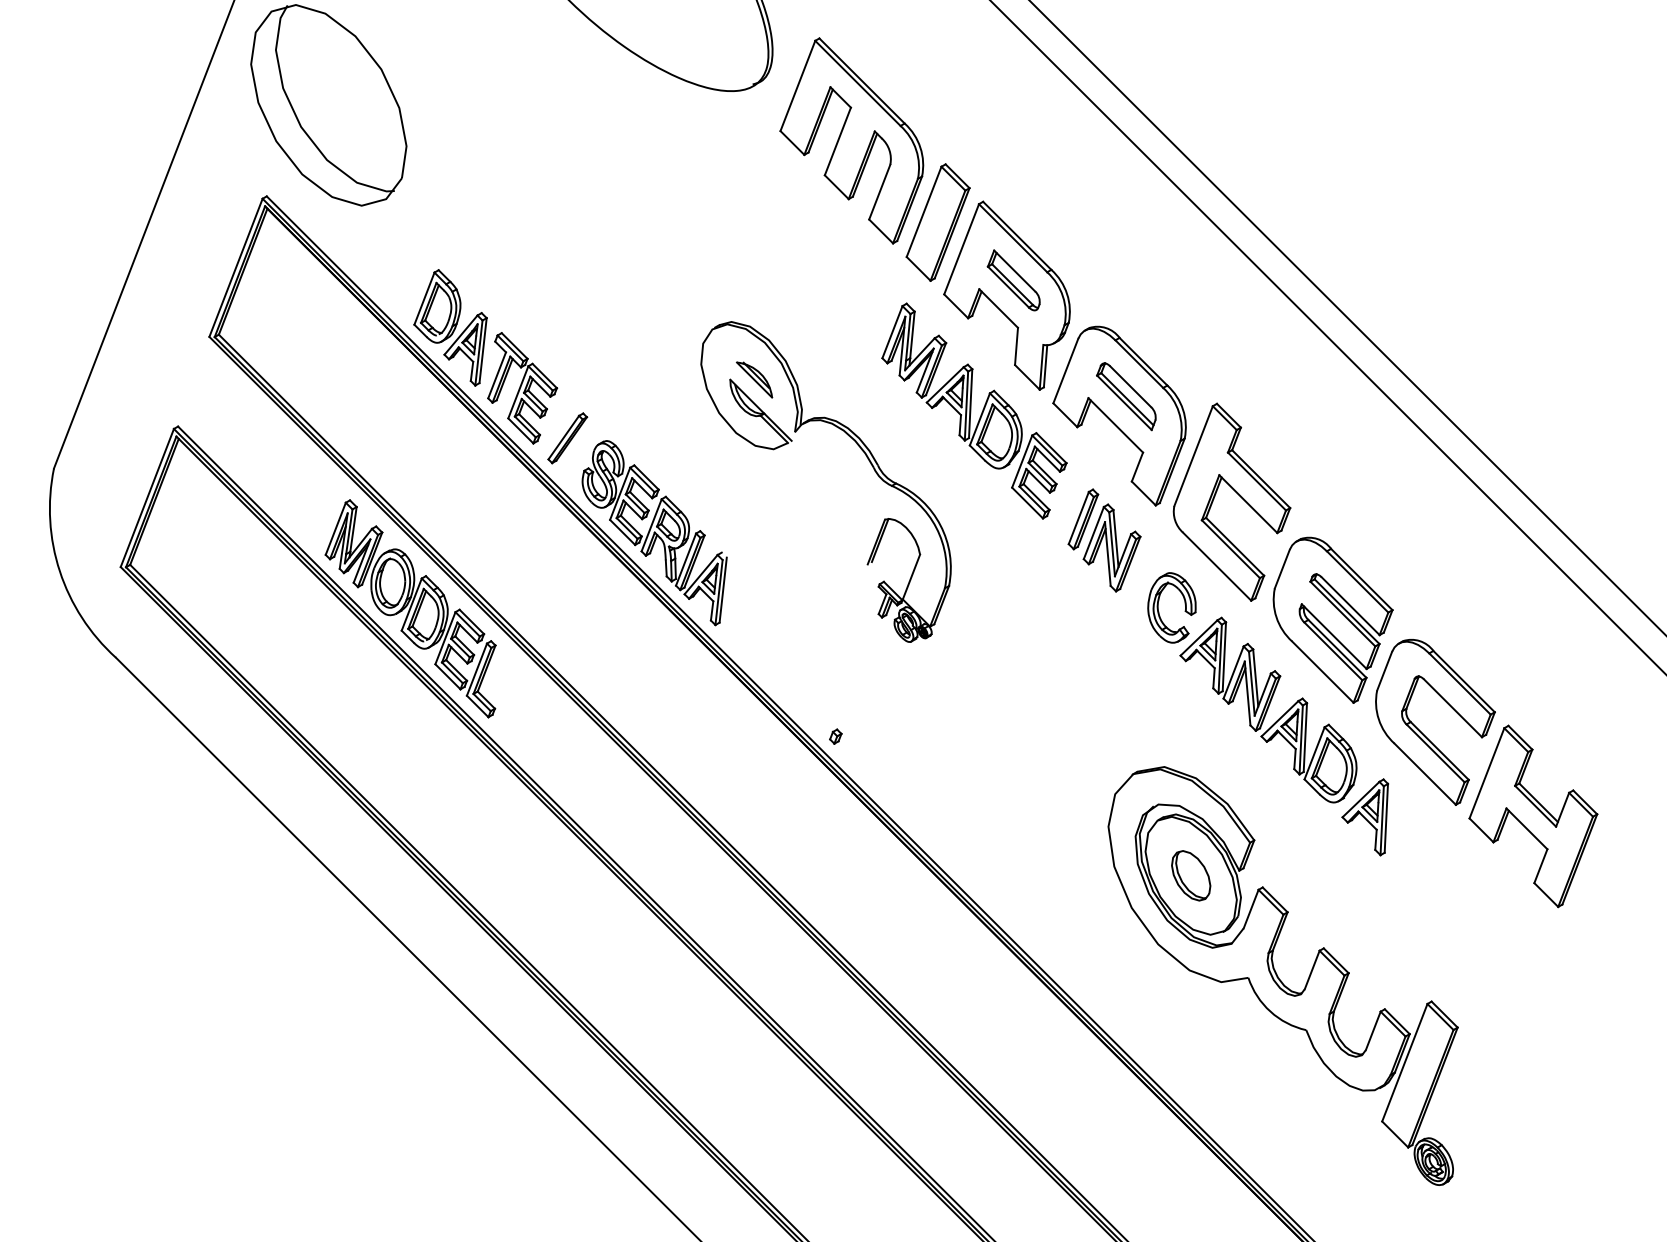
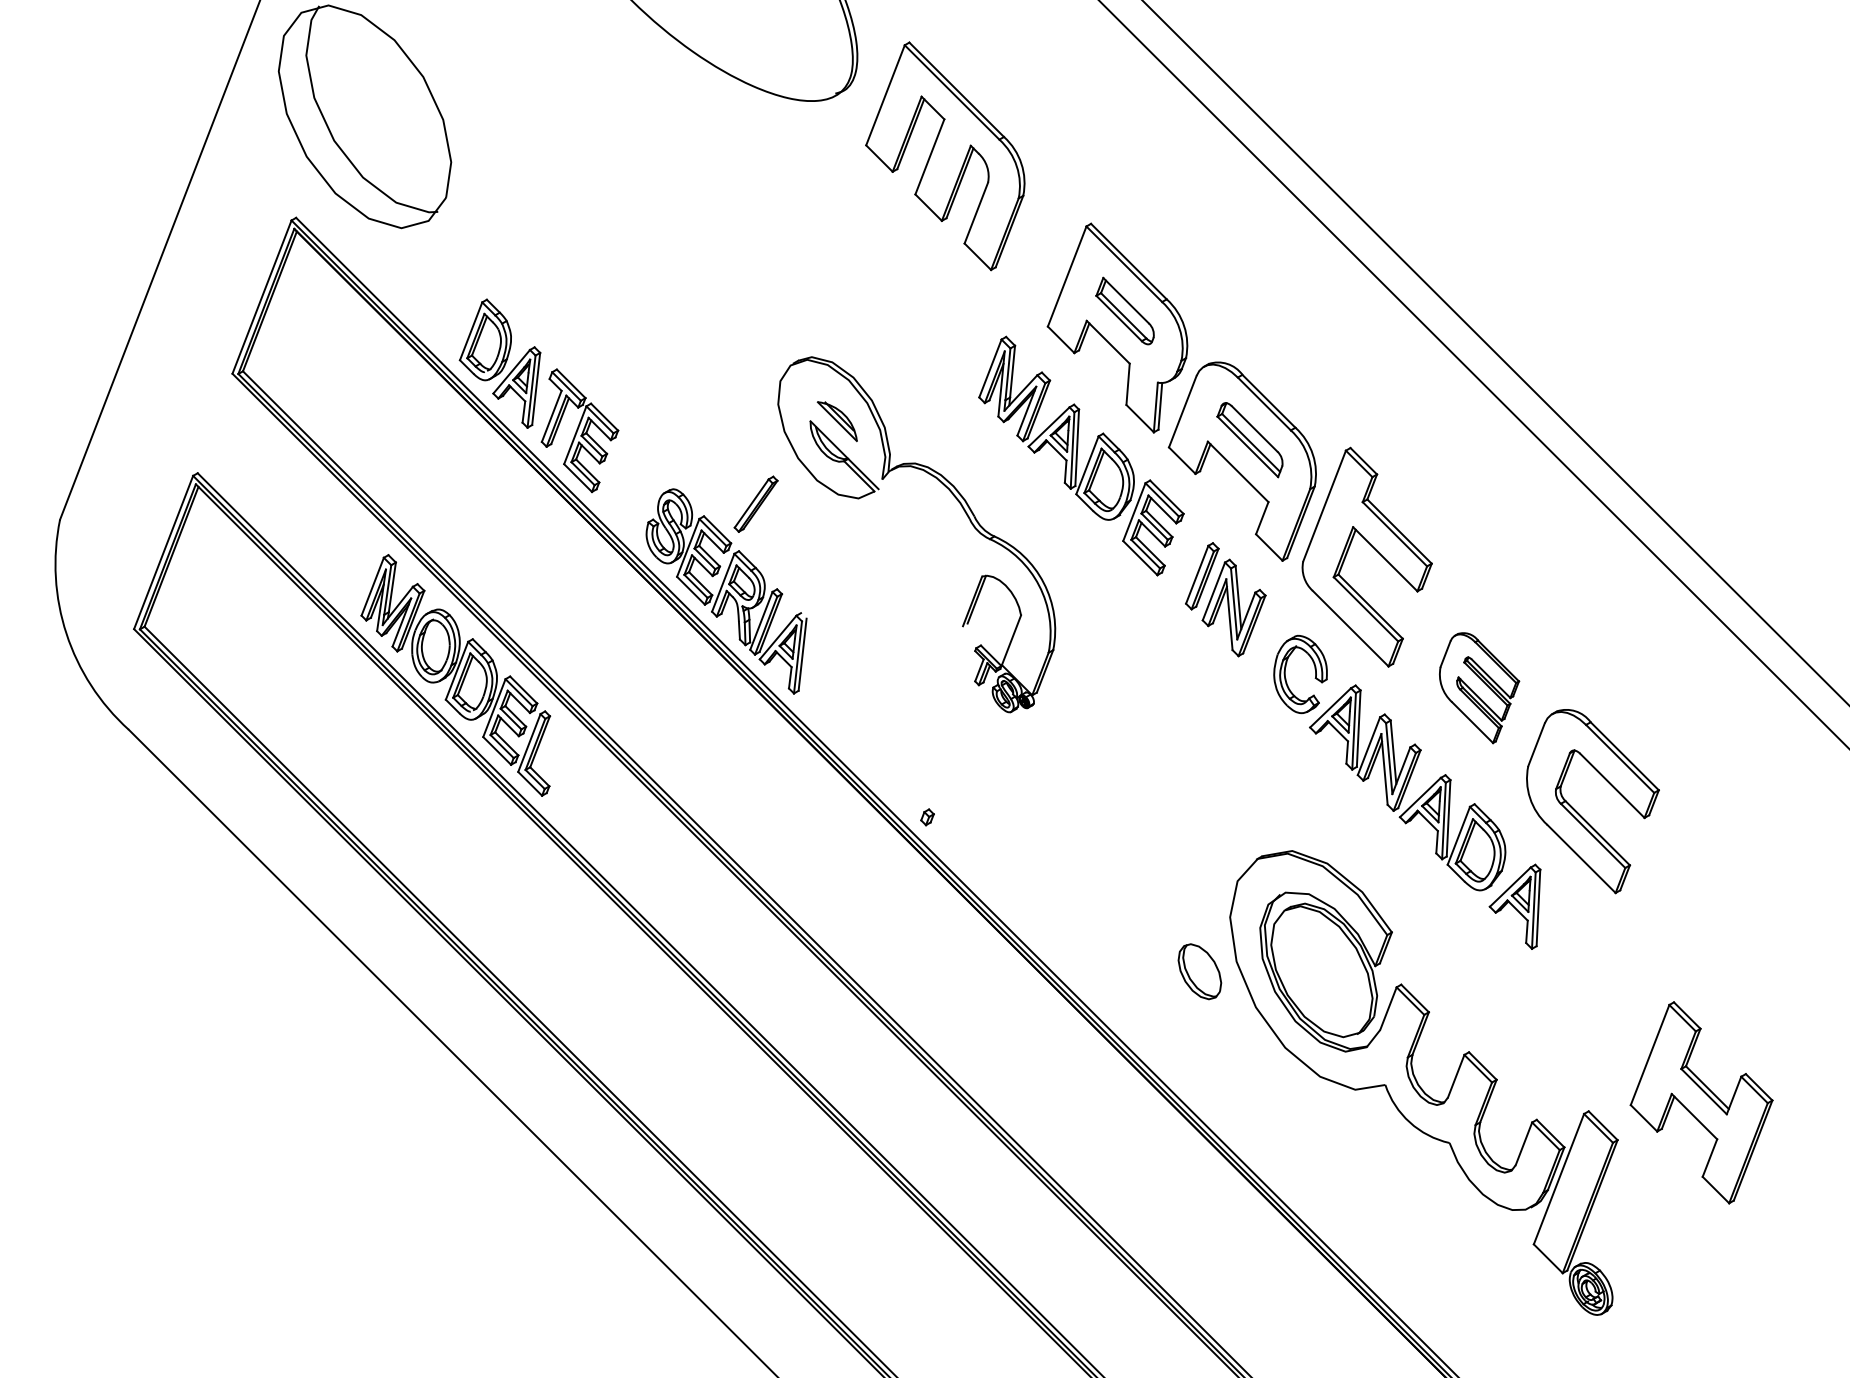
part: (938, 222) -> (1041, 246), removed
part: (567, 437) -> (755, 503), moved
part: (1333, 619) -> (1479, 687), size x0.6
part: (1533, 816) -> (1701, 1102), moved
part: (1190, 875) -> (1199, 971), moved

